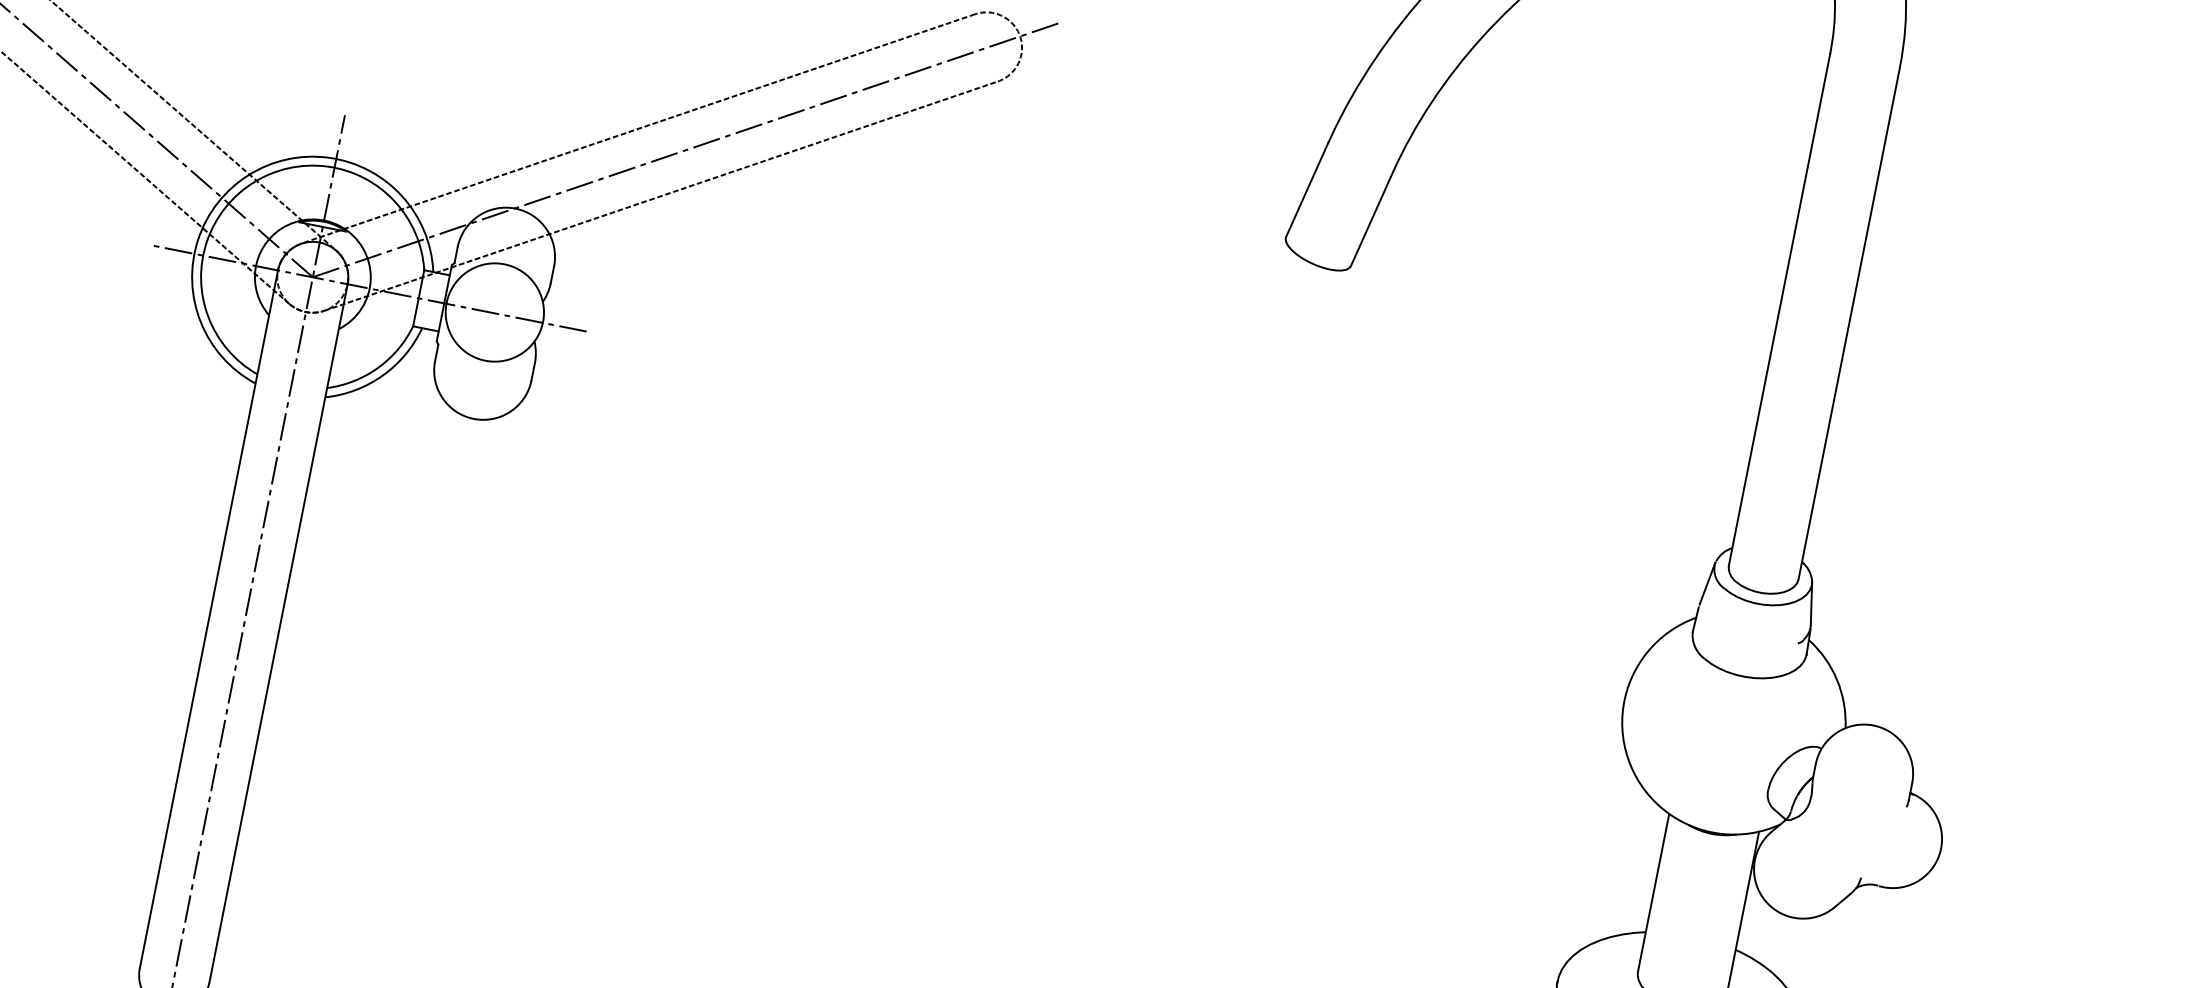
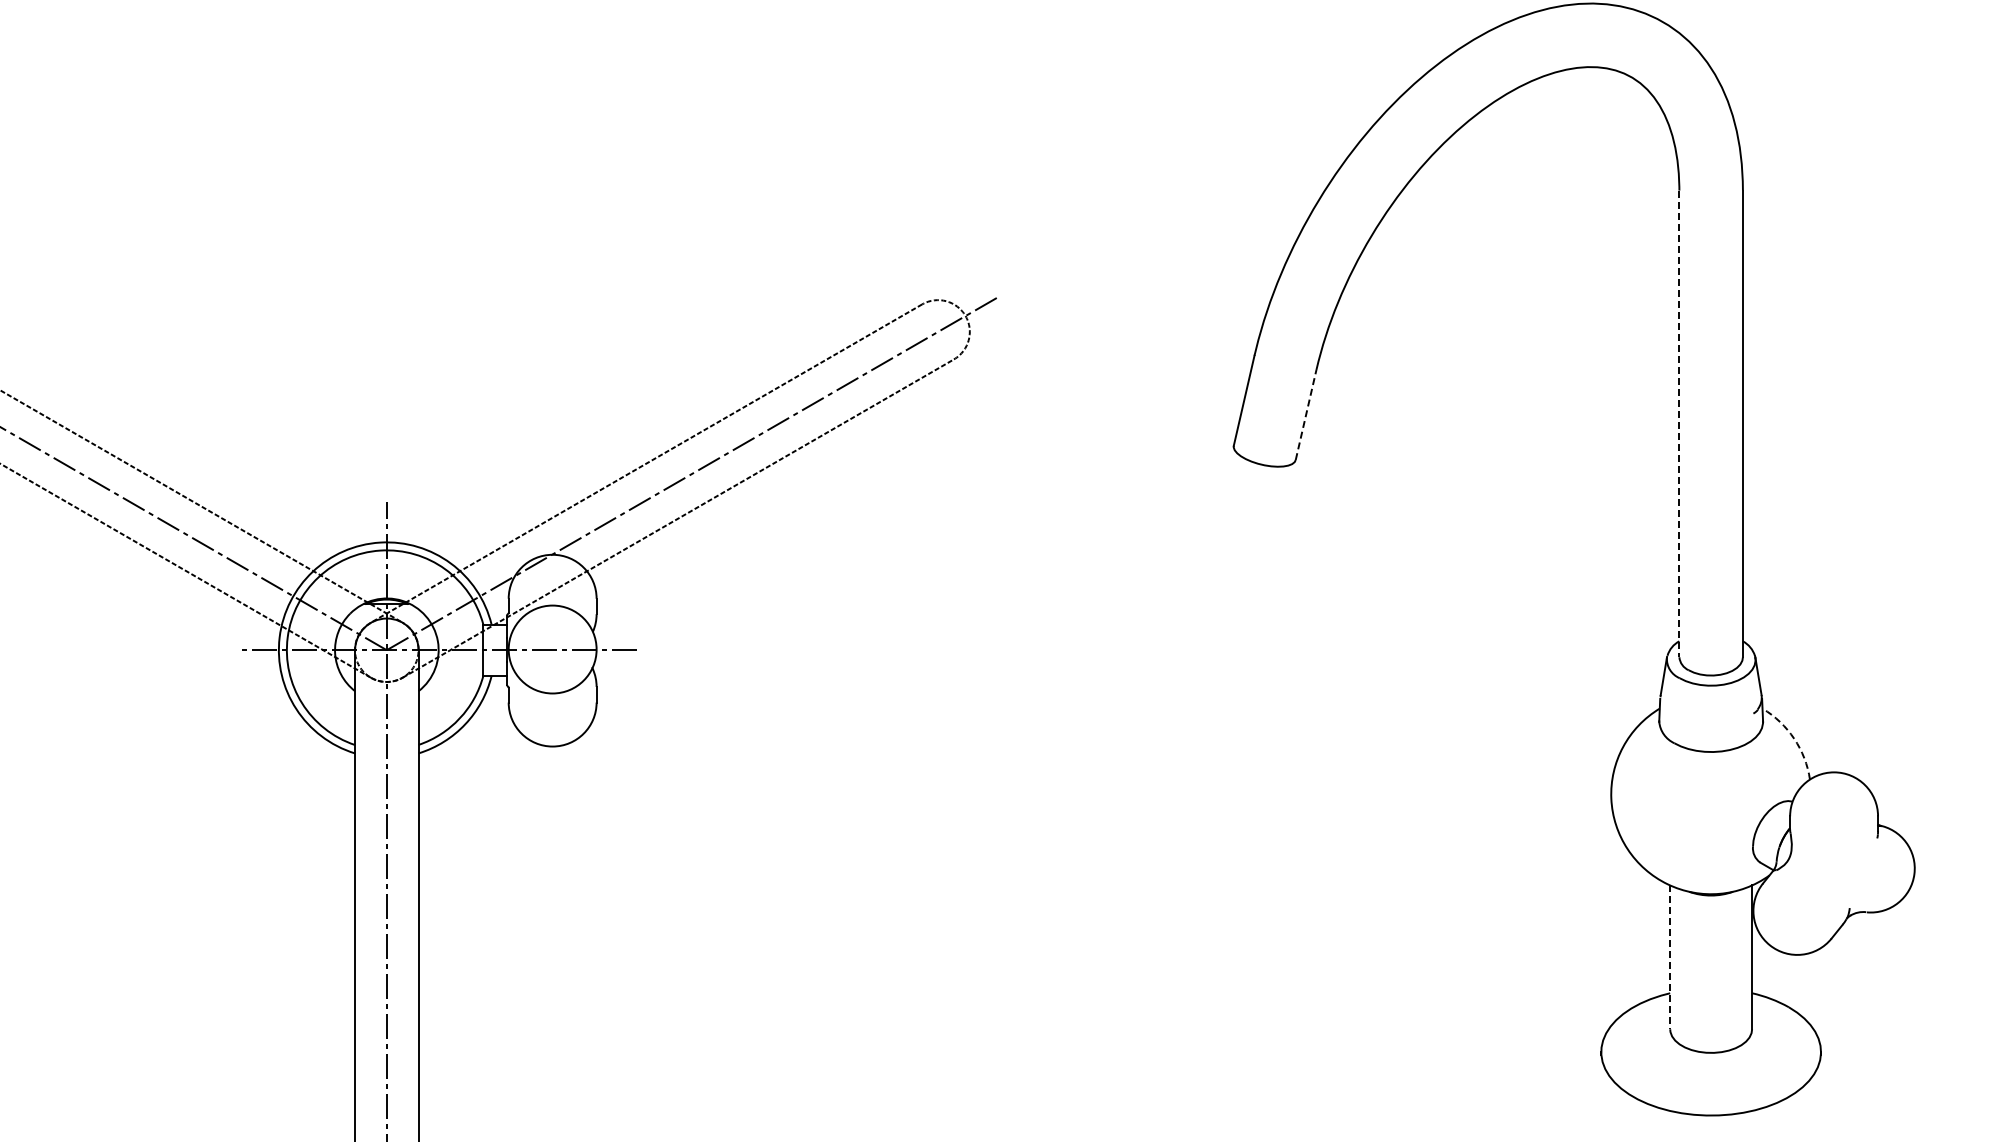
line: (1372, 218) -> (1306, 414), solid -> dashed
line: (1779, 310) -> (1679, 424), solid -> dashed
arc: (1837, 679) -> (1794, 738), solid -> dashed
line: (1653, 893) -> (1670, 957), solid -> dashed

